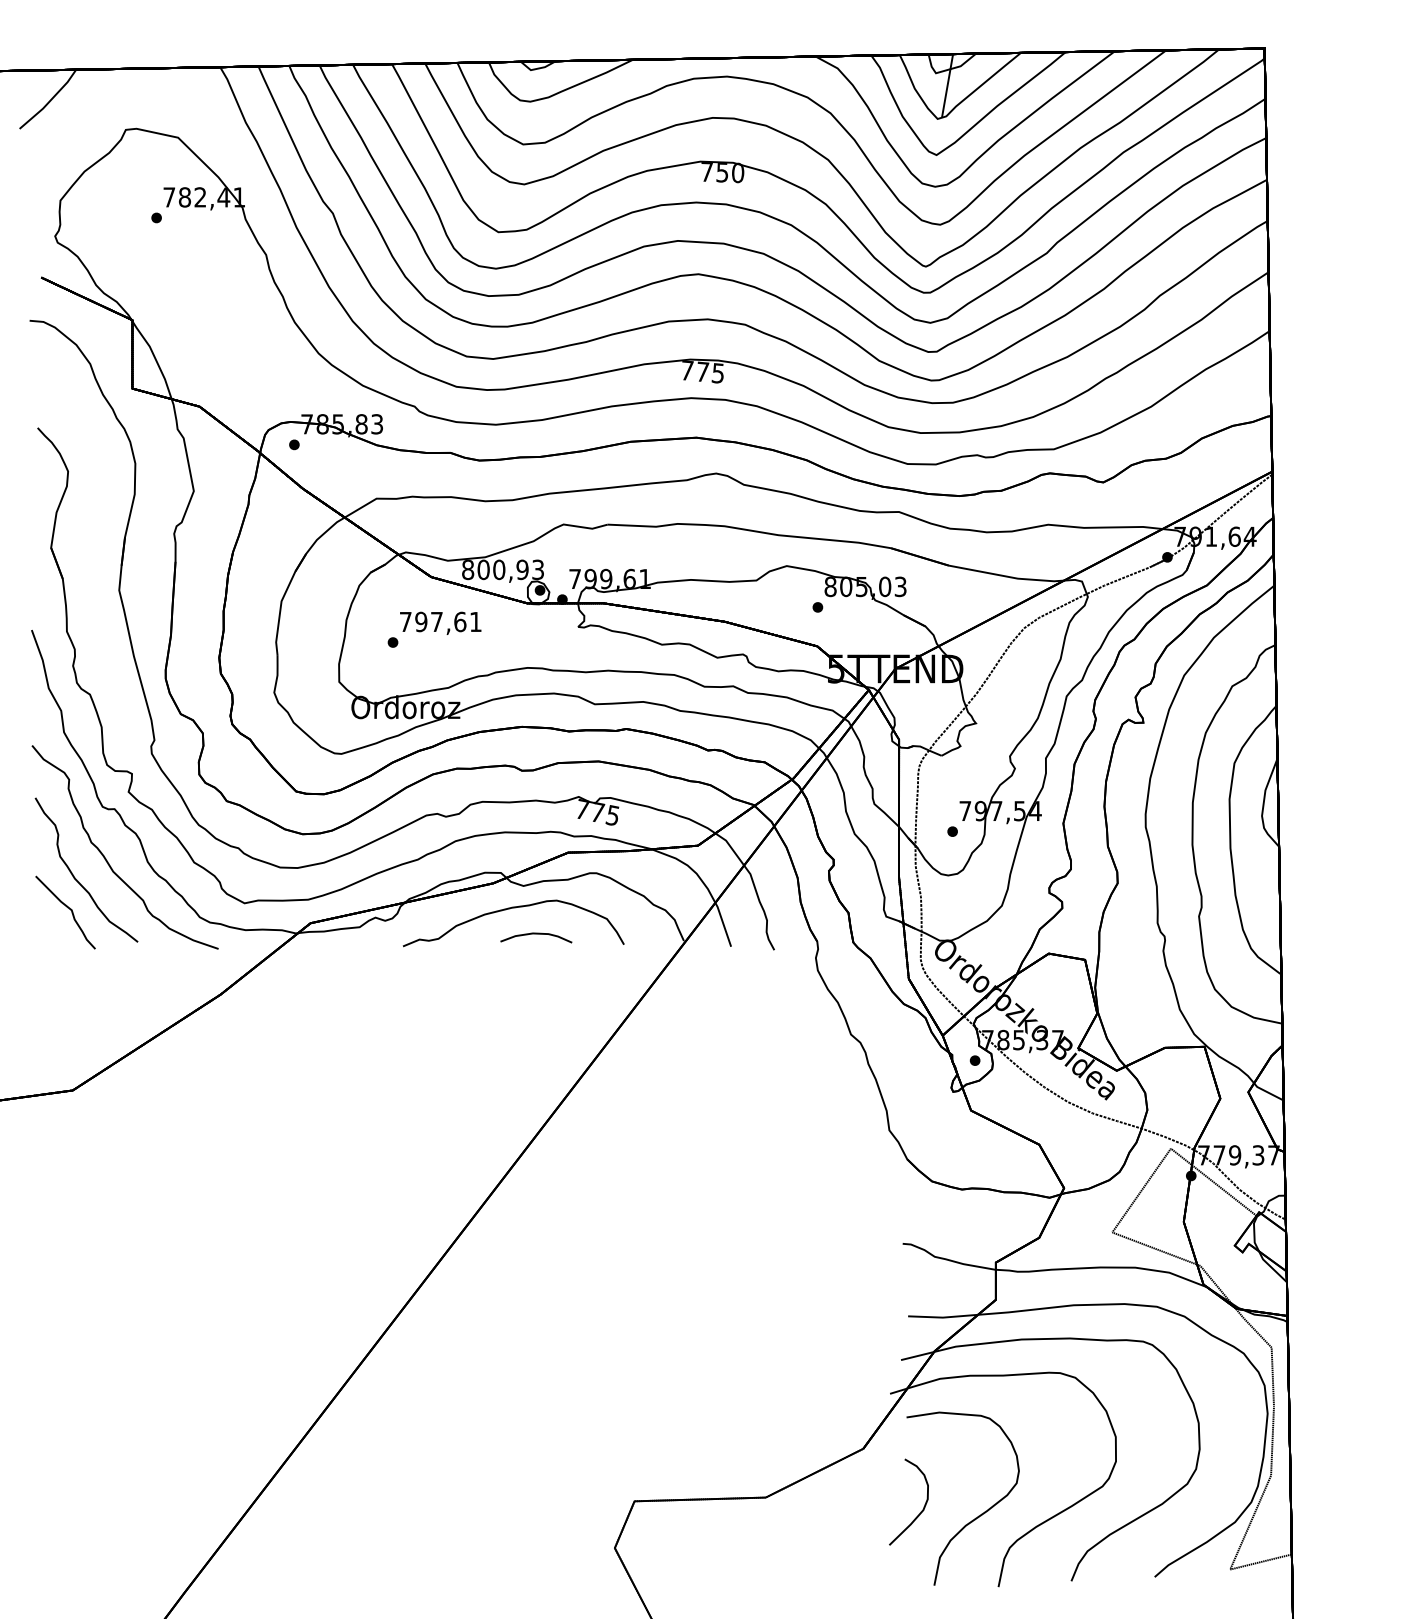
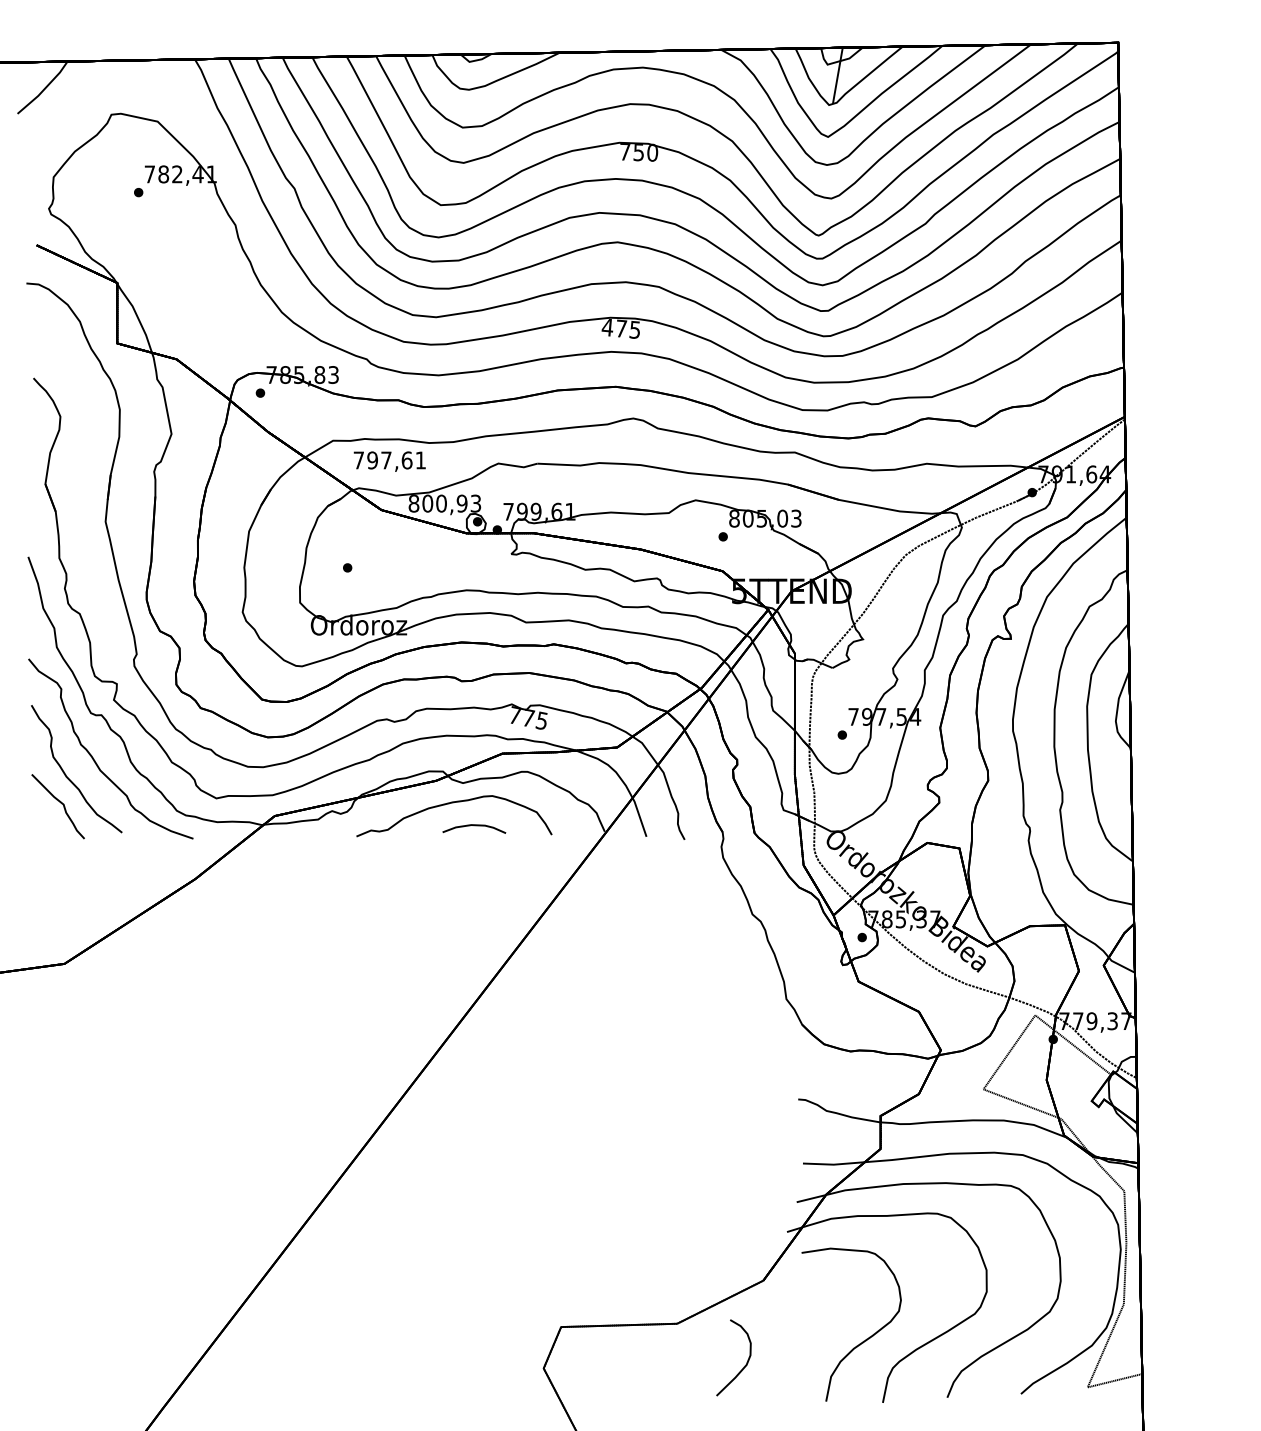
text: (686, 370) -> (607, 327), 775 -> 475
text: (440, 622) -> (389, 460), moved
part: (920, 1511) -> (744, 1366), moved

